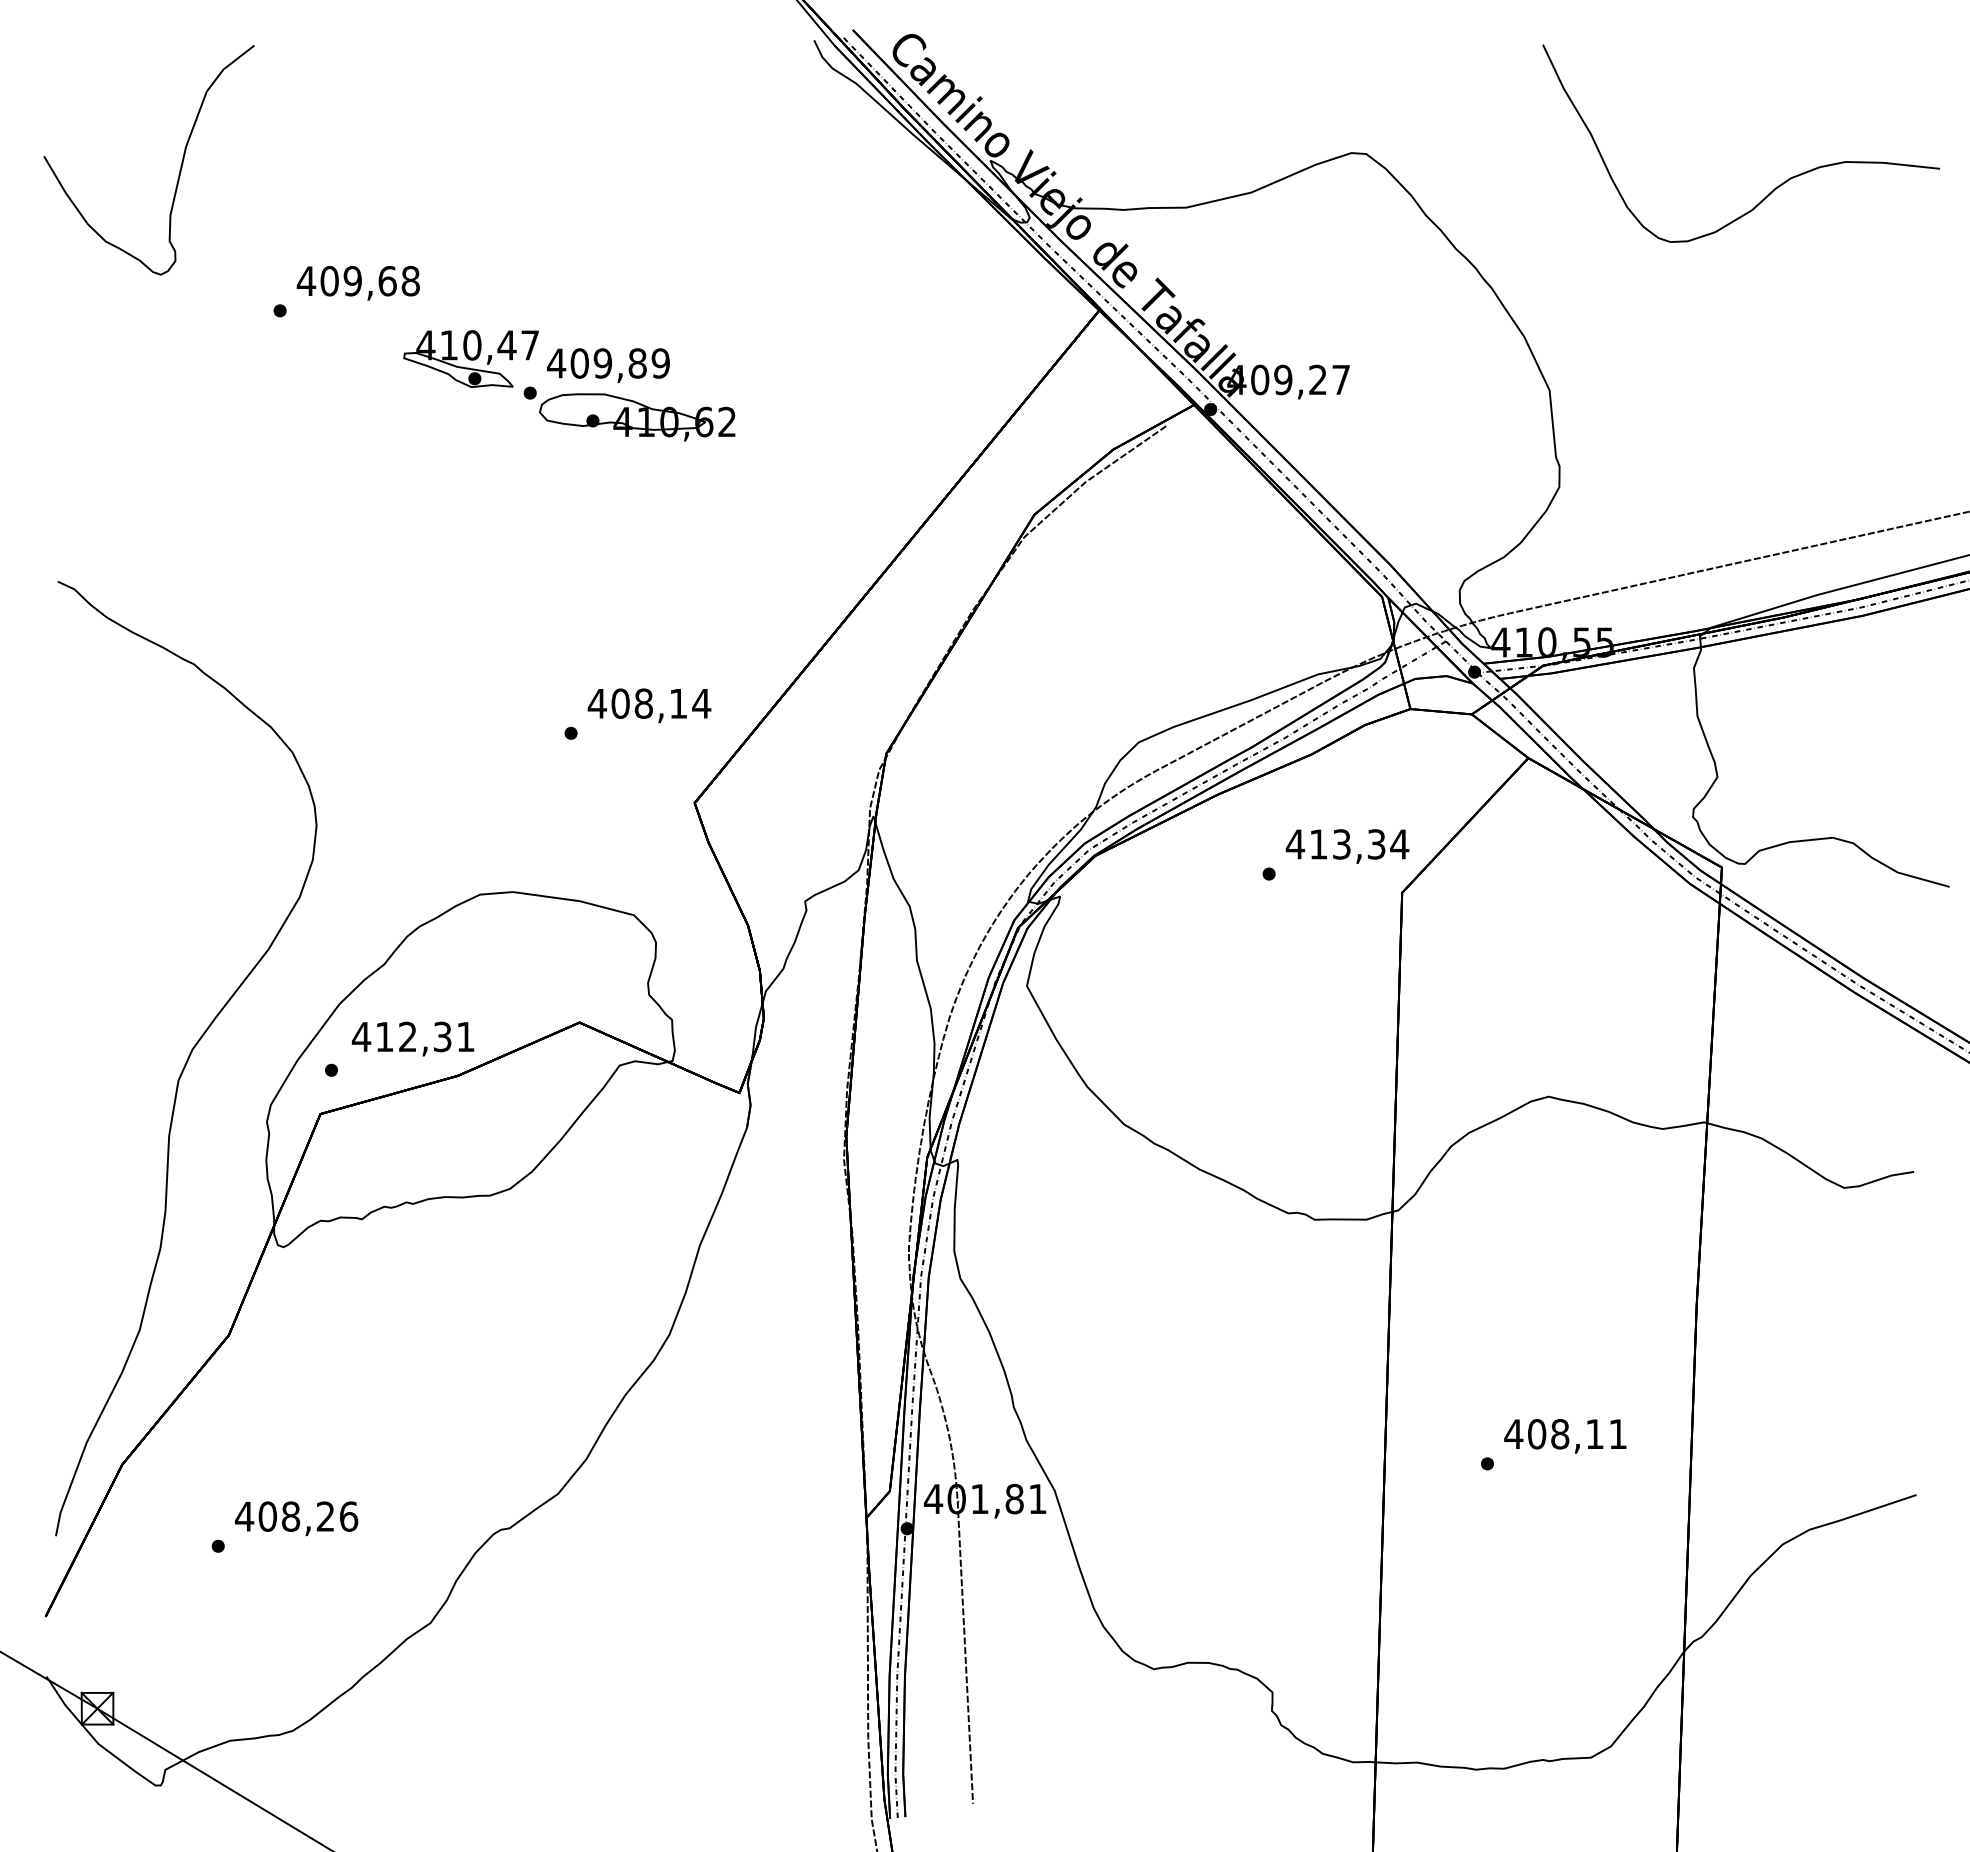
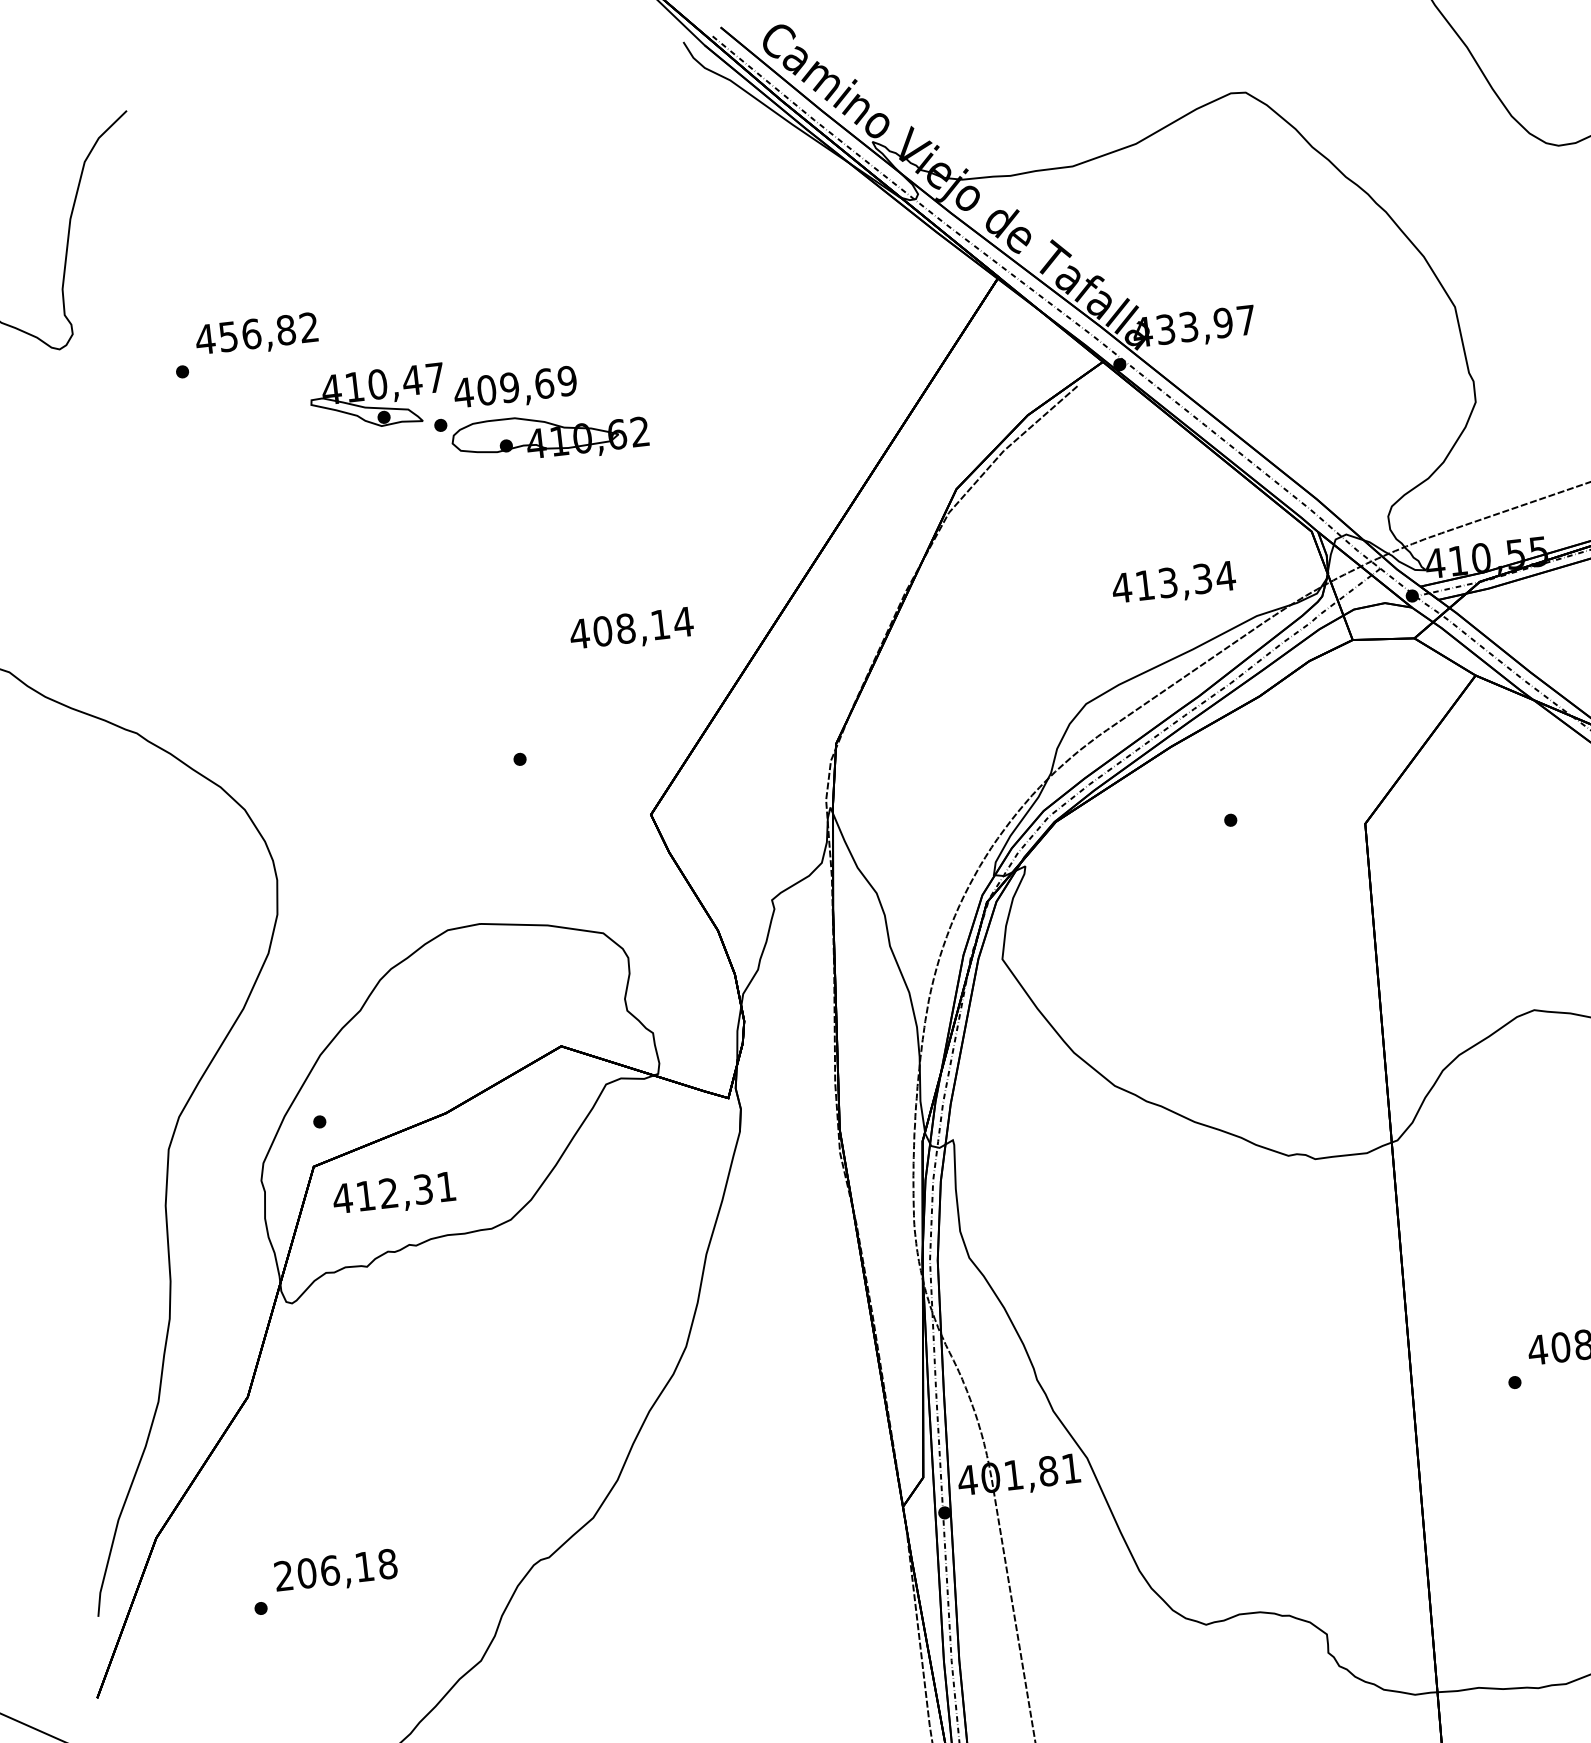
text: (369, 281) -> (268, 332), 409,68 -> 456,82
text: (637, 363) -> (544, 383), 409,89 -> 409,69
text: (1289, 379) -> (1194, 325), 409,27 -> 433,97
text: (649, 705) -> (631, 629), moved
text: (1347, 846) -> (1173, 584), moved
text: (412, 1038) -> (393, 1194), moved
text: (296, 1516) -> (335, 1569), 408,26 -> 206,18

